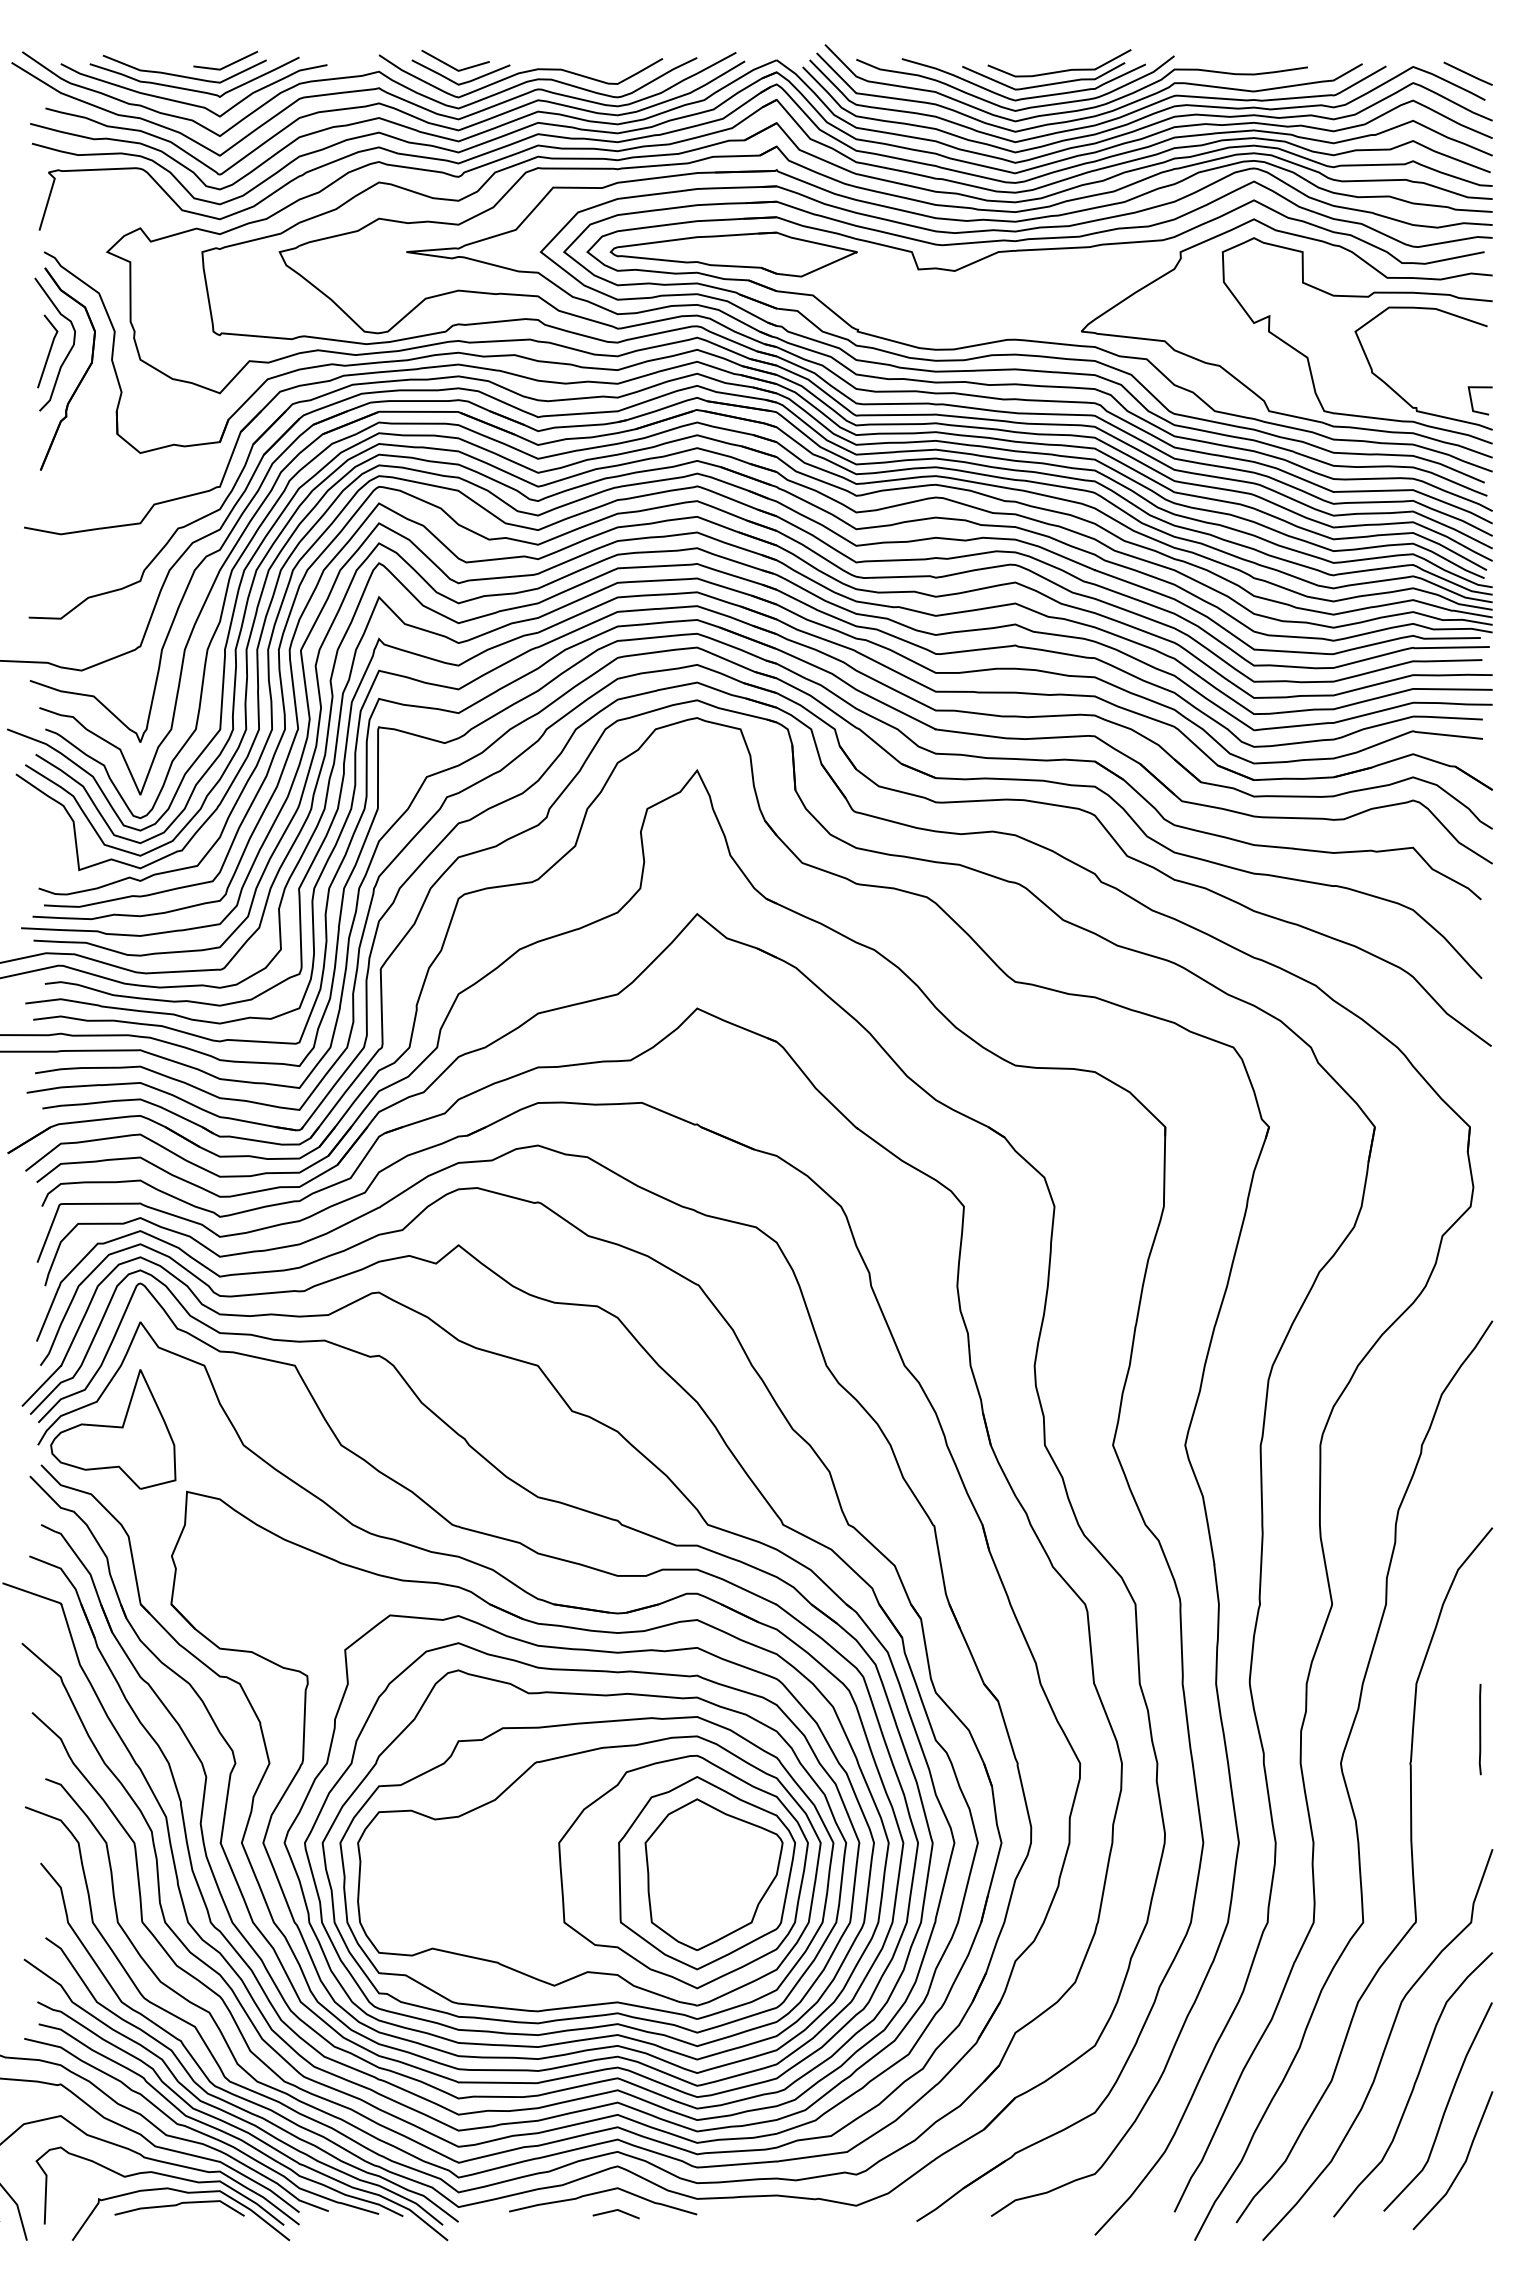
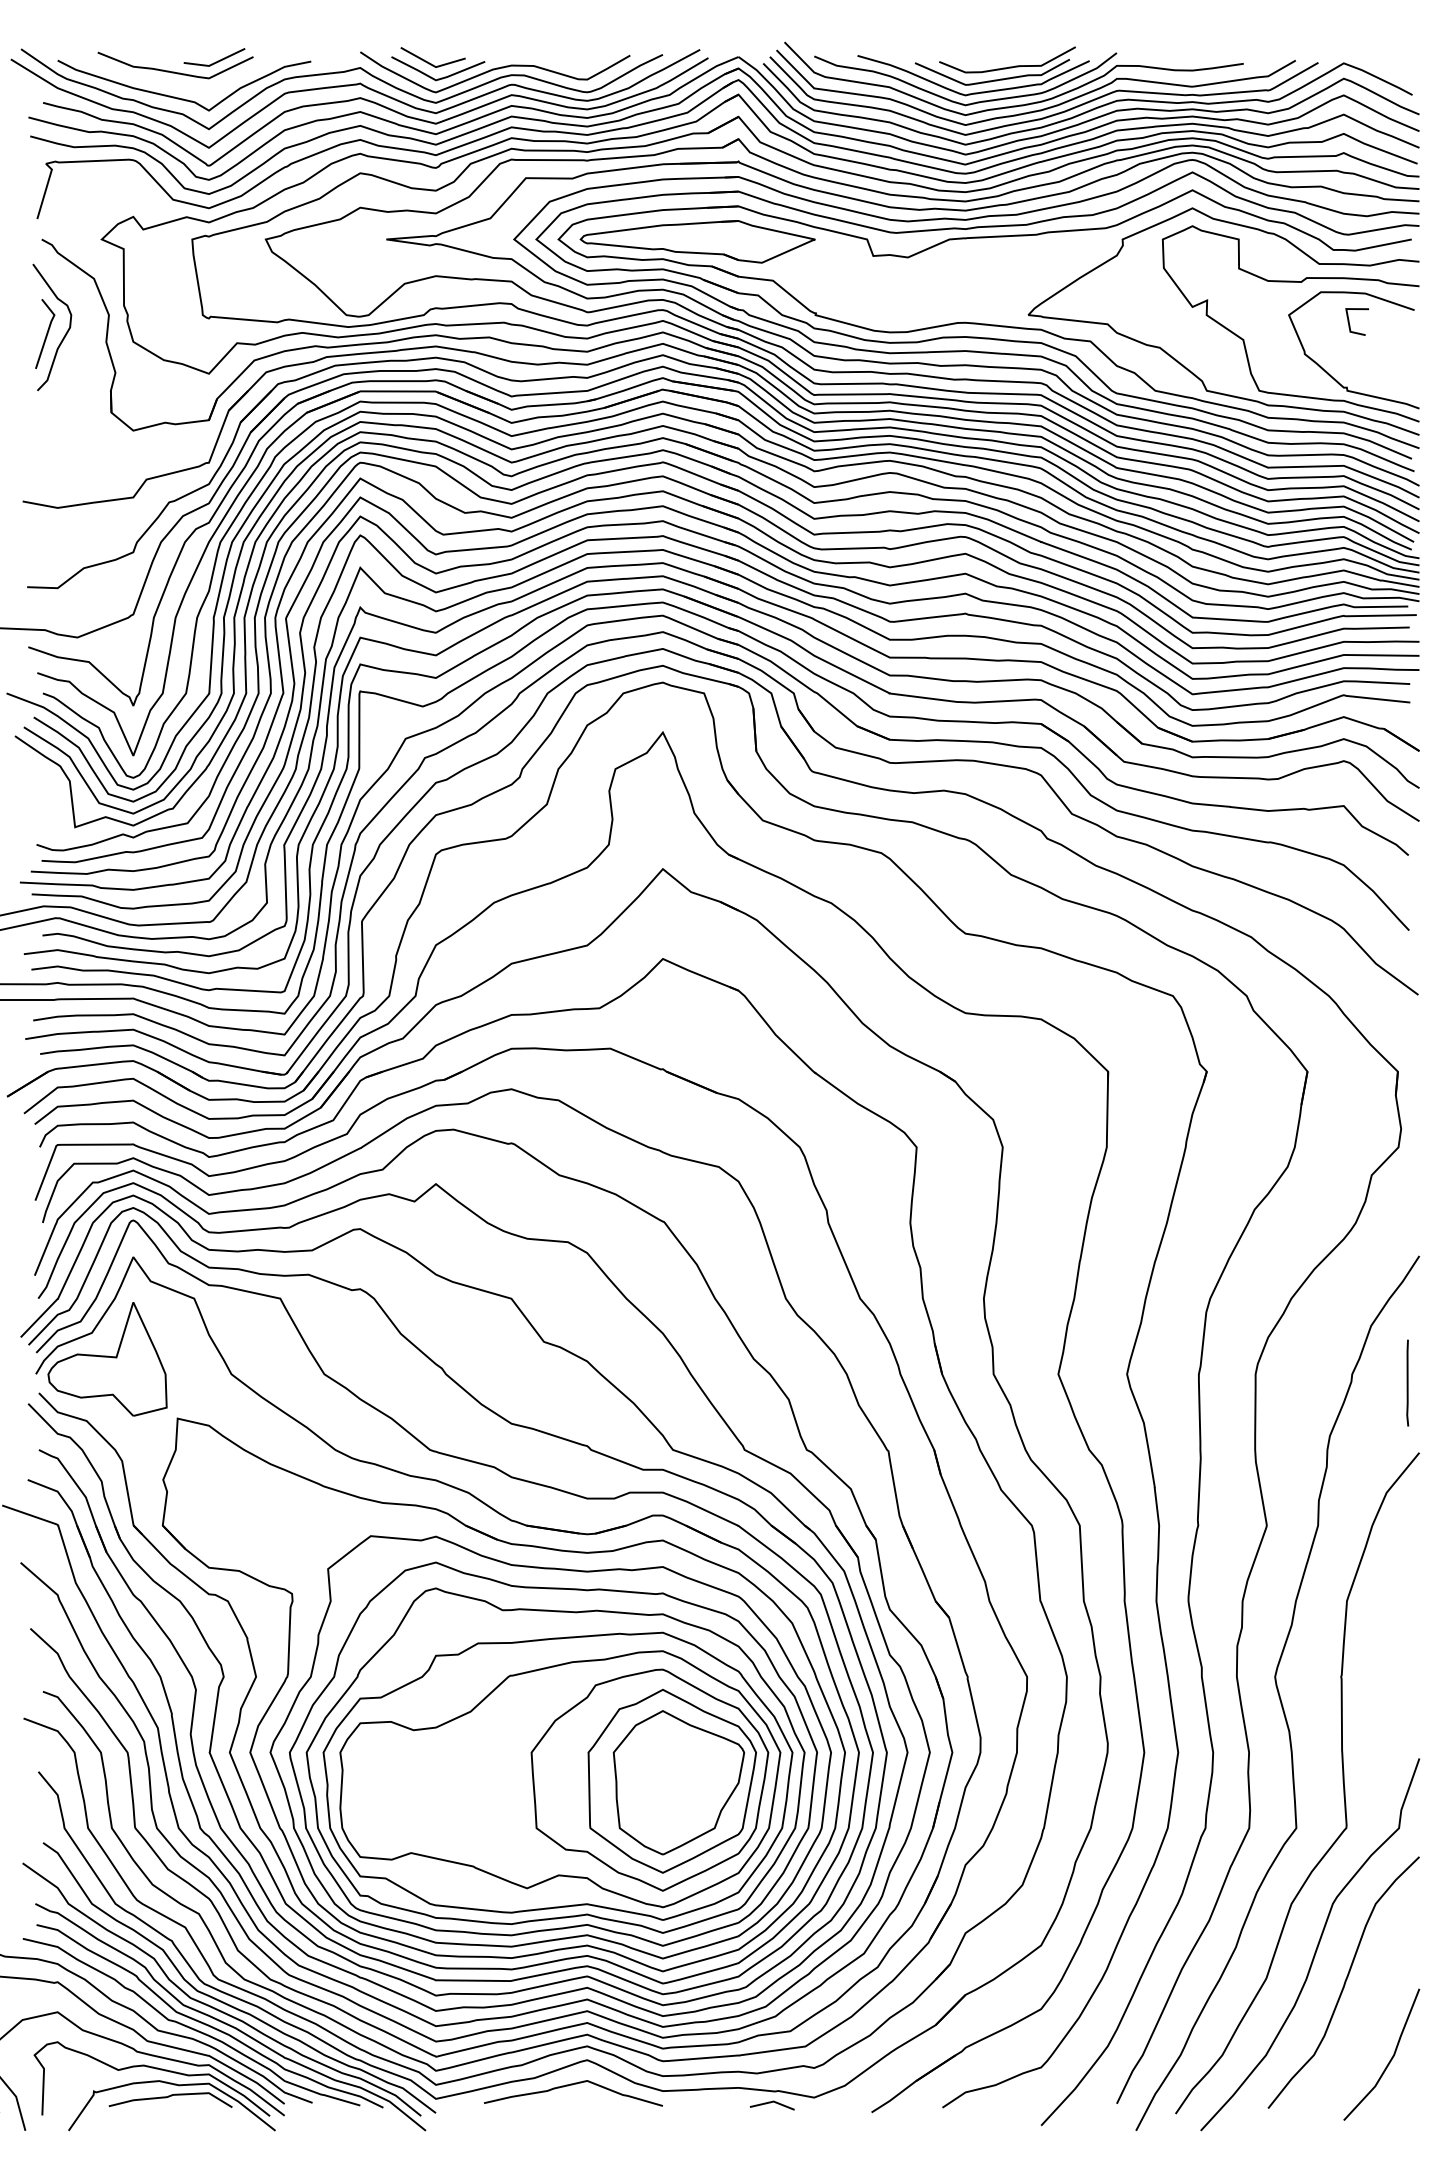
line: (1467, 73) -> (1395, 69), removed
curve: (189, 88) -> (180, 83), removed
part: (82, 376) -> (78, 357), removed
line: (1472, 400) -> (1349, 321), moved
line: (1479, 1729) -> (1406, 1383), moved
curve: (1444, 2109) -> (1373, 2006), removed
line: (615, 2211) -> (771, 2103), moved

